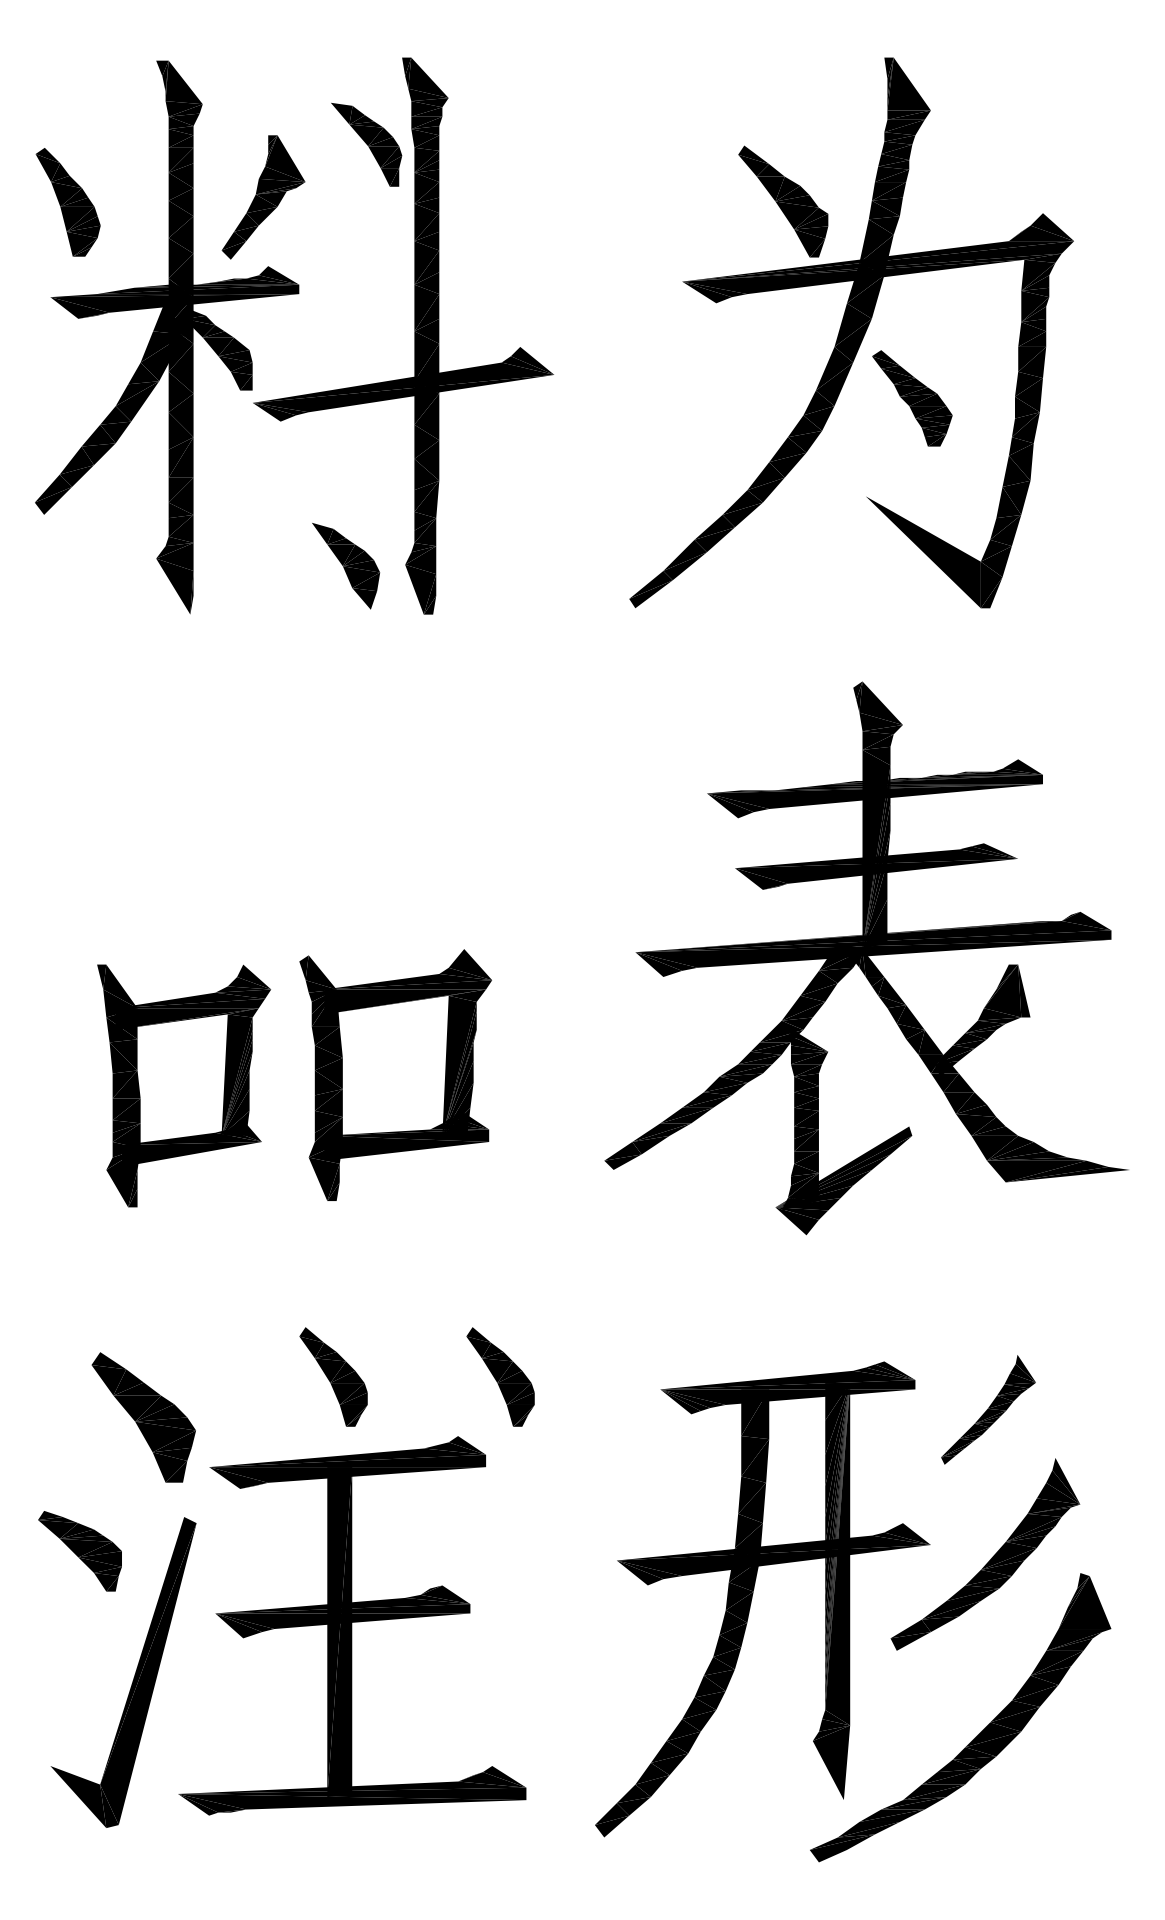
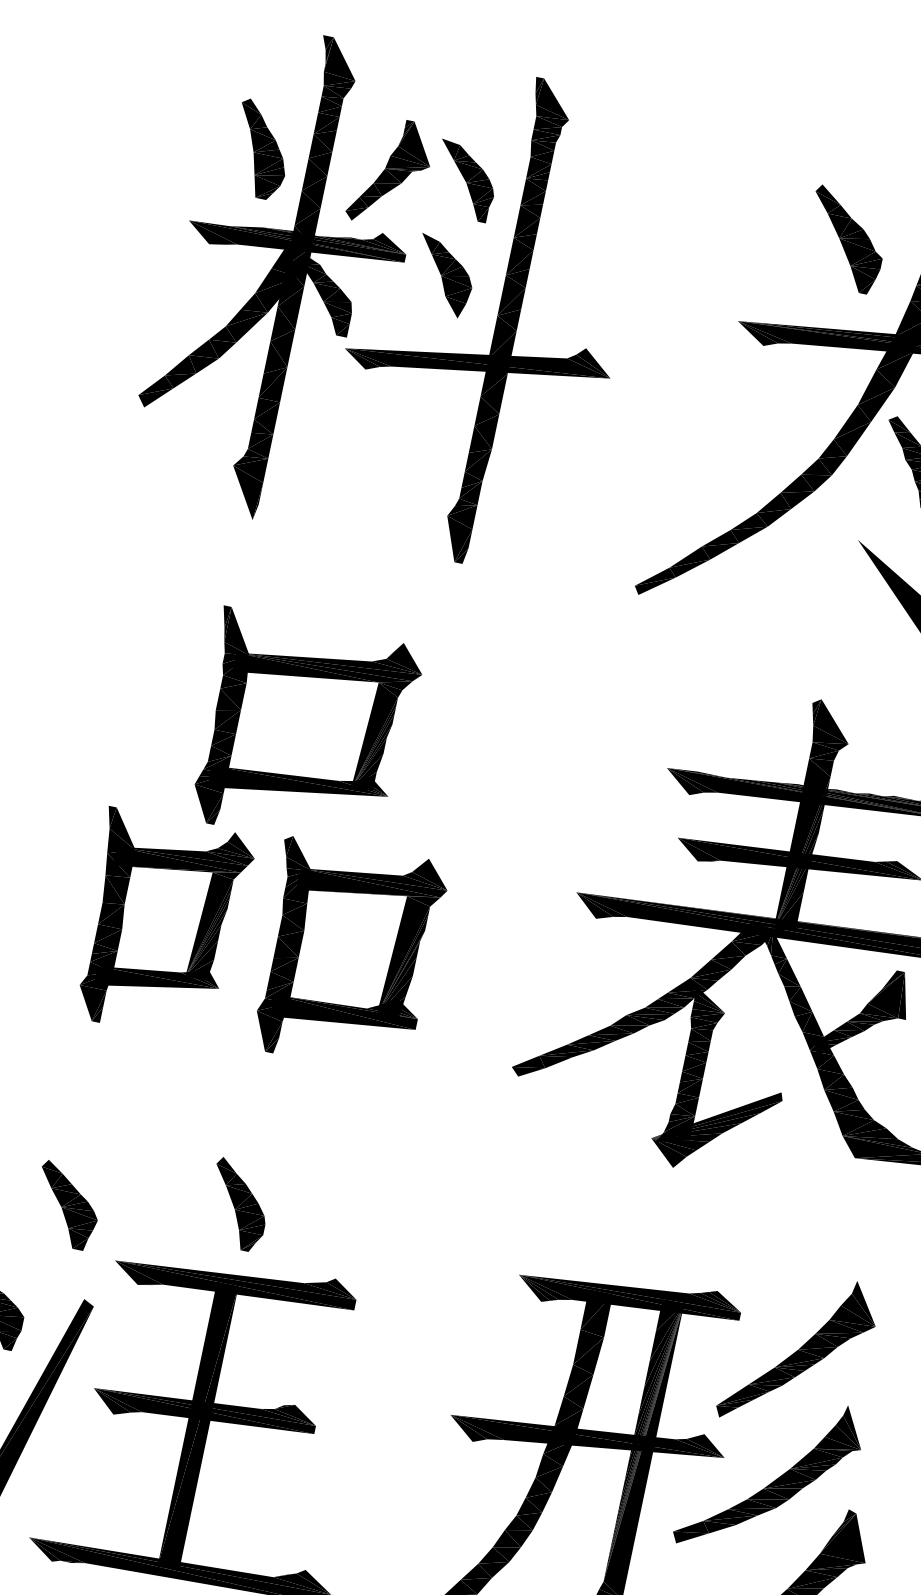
part: (366, 144) -> (465, 180), moved
part: (783, 201) -> (846, 239), moved
part: (67, 202) -> (260, 149), moved
part: (346, 566) -> (444, 276), moved
part: (296, 838) -> (303, 732), added
part: (500, 1376) -> (383, 1234), removed
part: (988, 1409) -> (798, 1351), size x1.67
part: (143, 1417) -> (67, 1205), size x0.71

